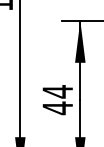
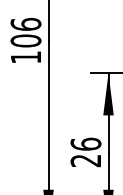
text: (57, 99) -> (85, 152), 44 -> 26

